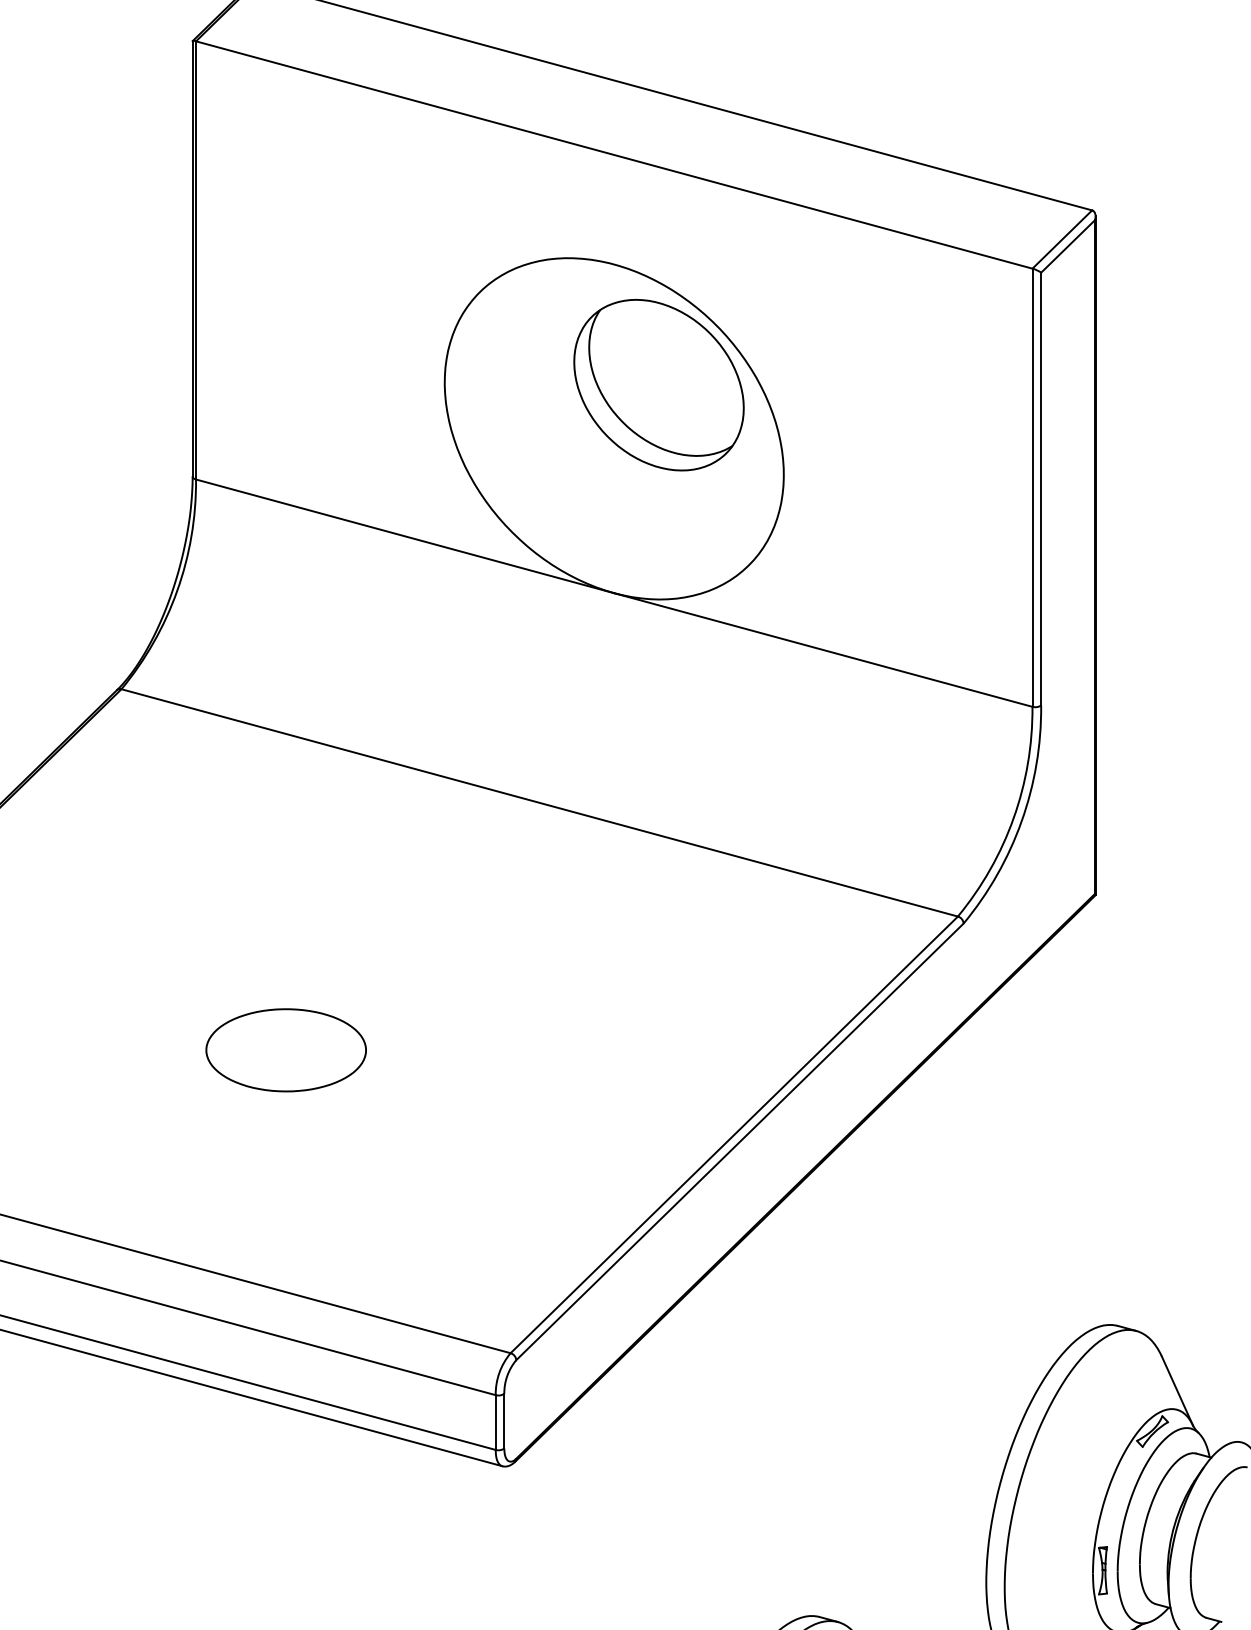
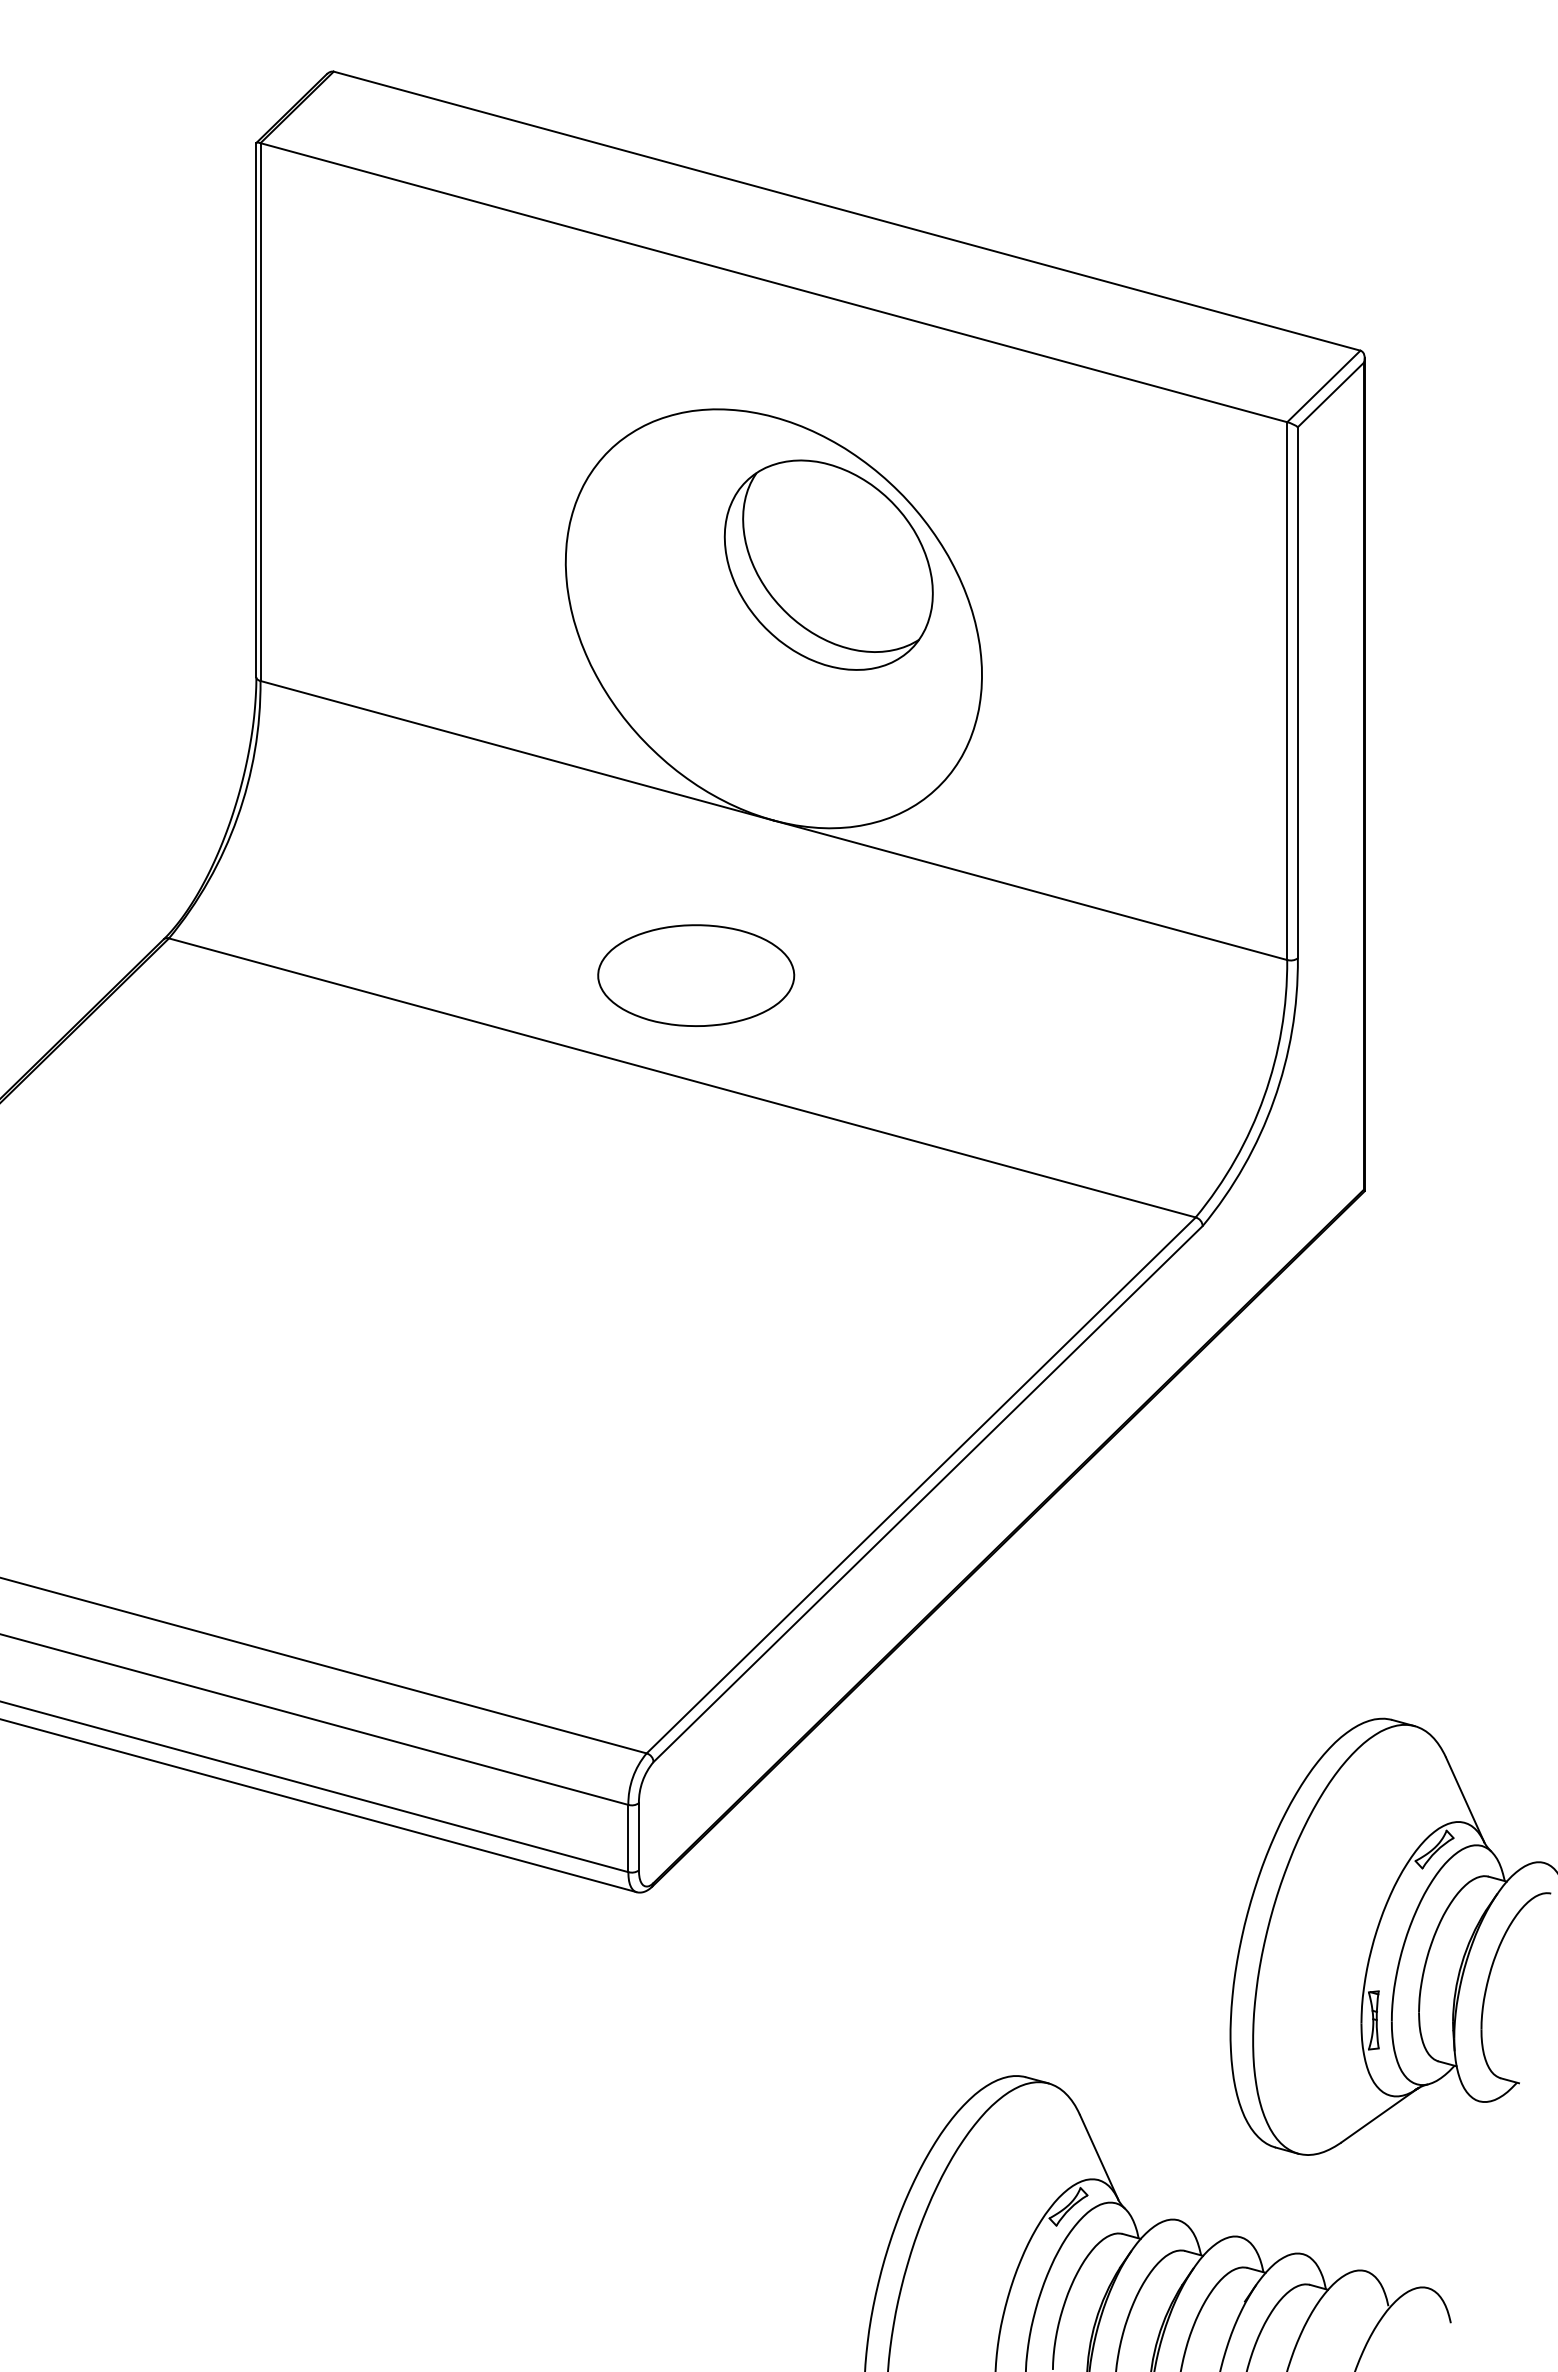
part: (286, 1050) -> (696, 975), moved

